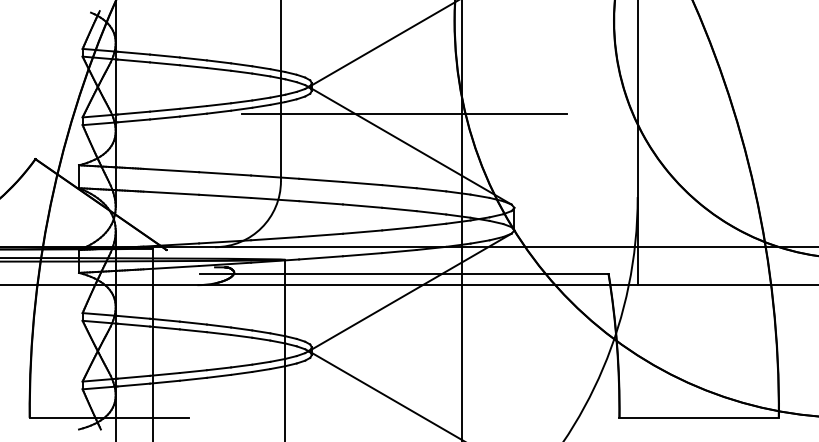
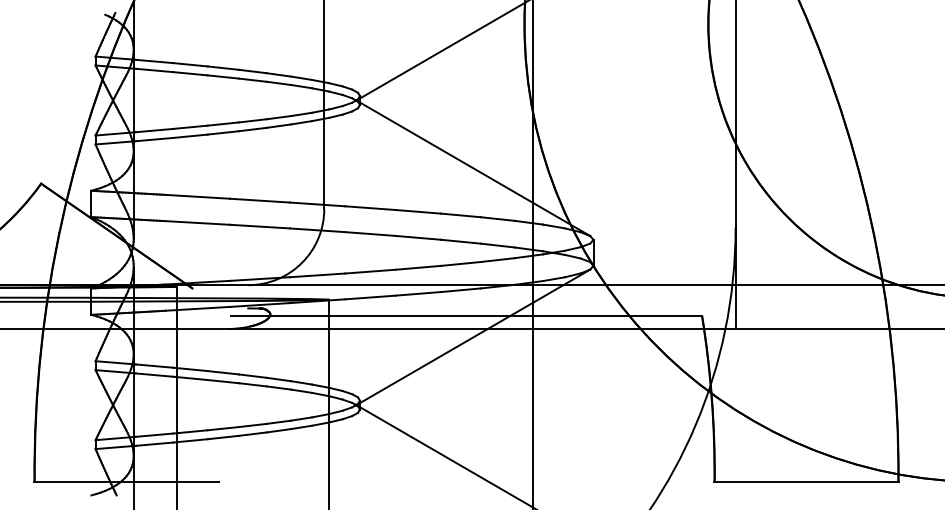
line: (404, 113) -> (466, 131), removed

